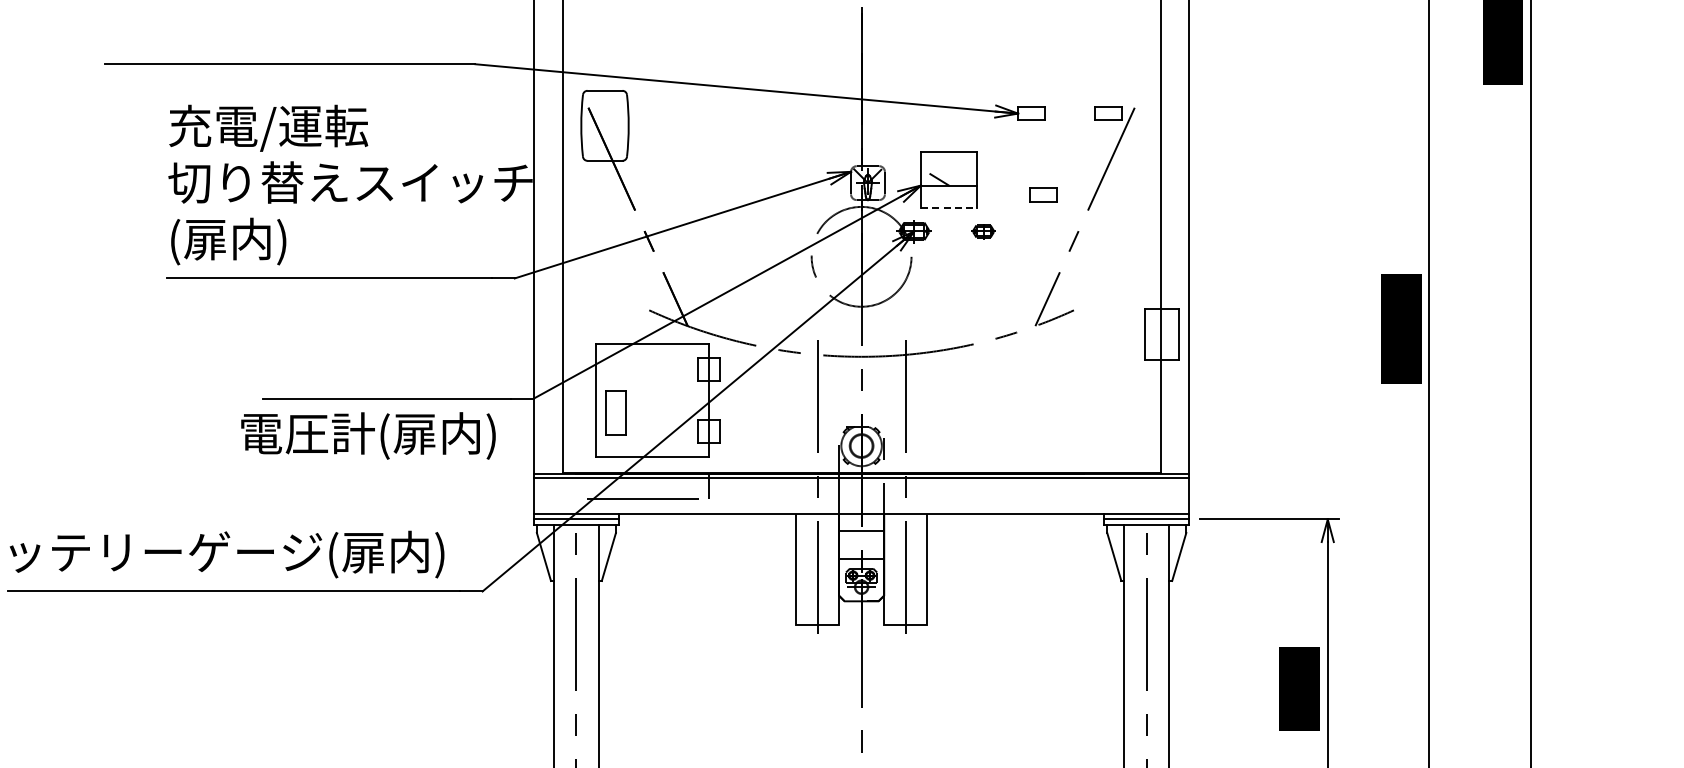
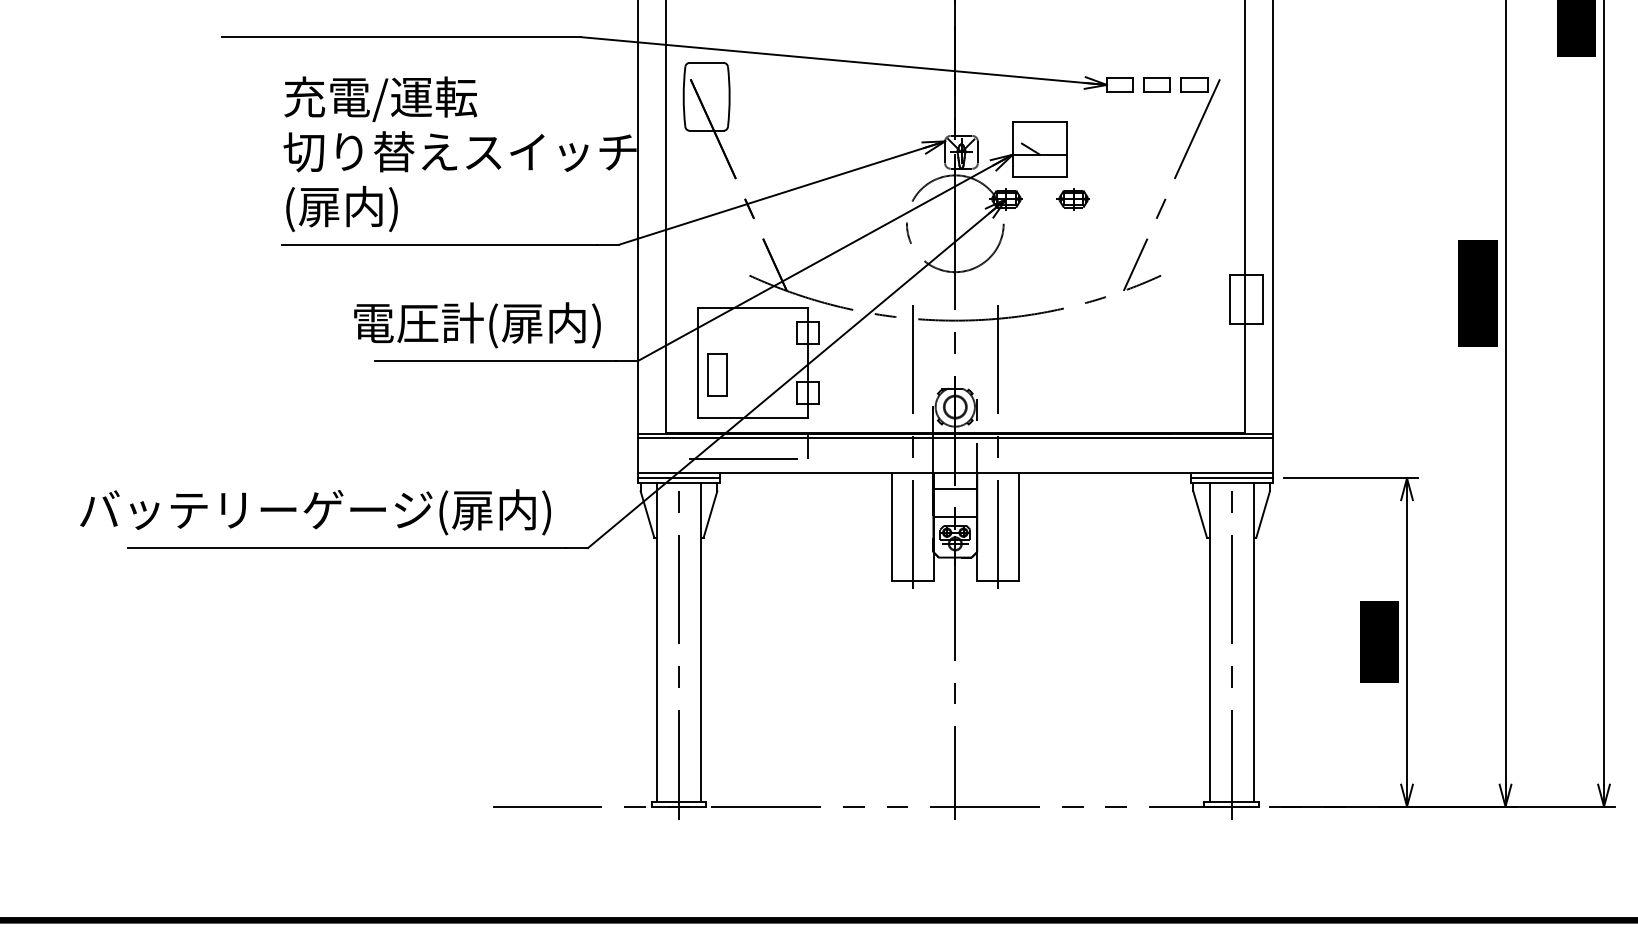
part: (1042, 194) -> (1156, 84), moved
line: (949, 208) -> (1040, 176), dashed -> solid
part: (982, 231) -> (1072, 199), size x1.43
text: (368, 436) -> (477, 325), moved

